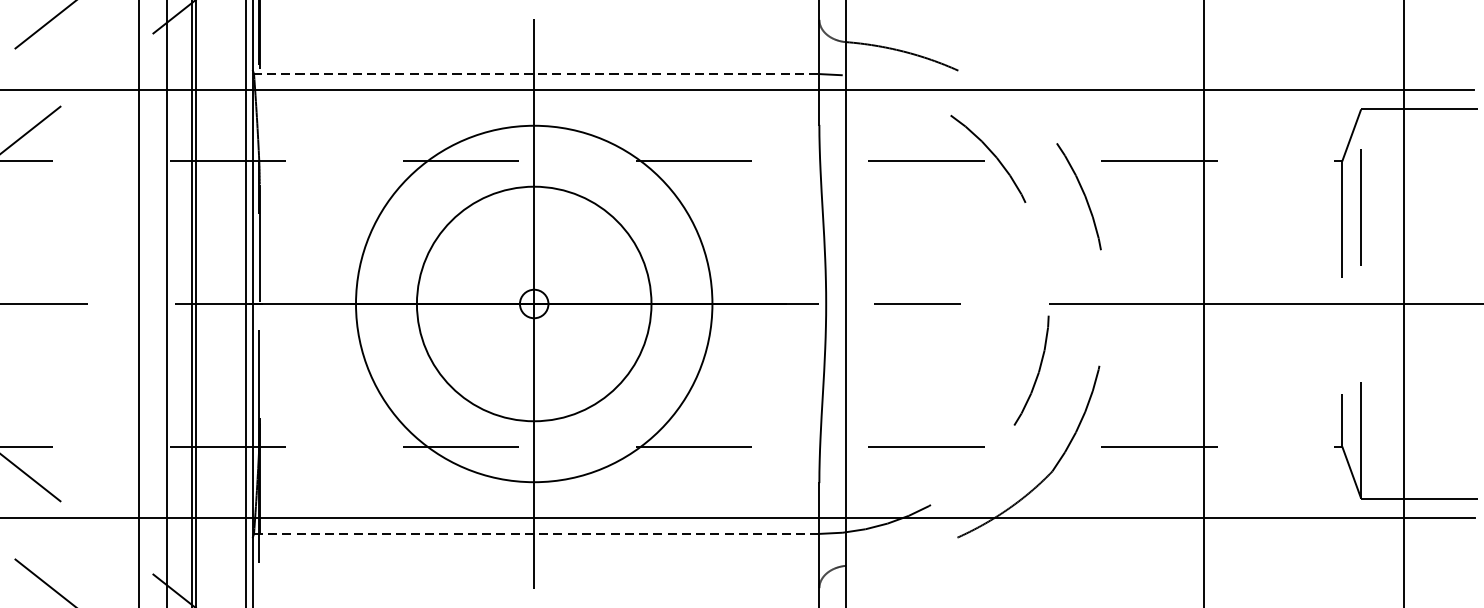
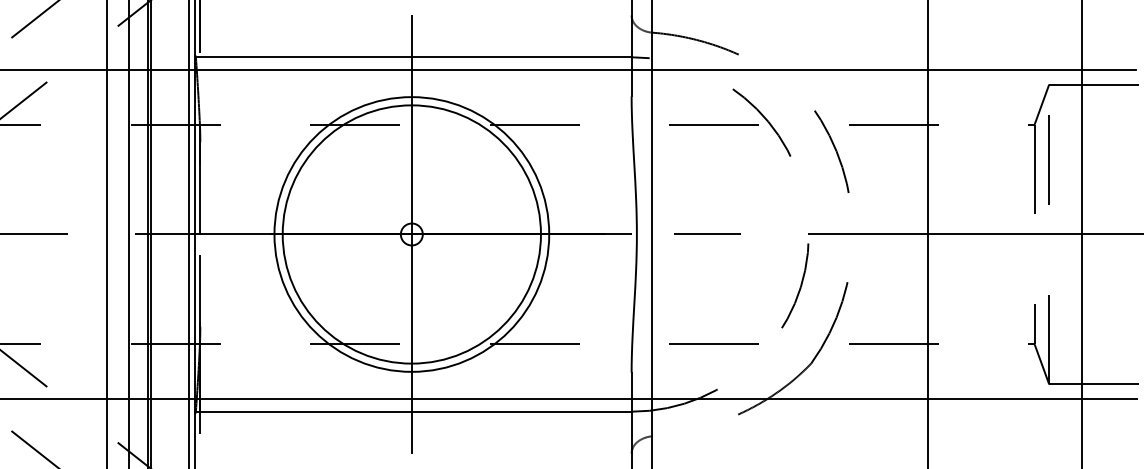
line: (536, 74) -> (413, 57), dashed -> solid
circle: (533, 304) -> (411, 234), size x1.43
line: (535, 533) -> (412, 411), dashed -> solid

